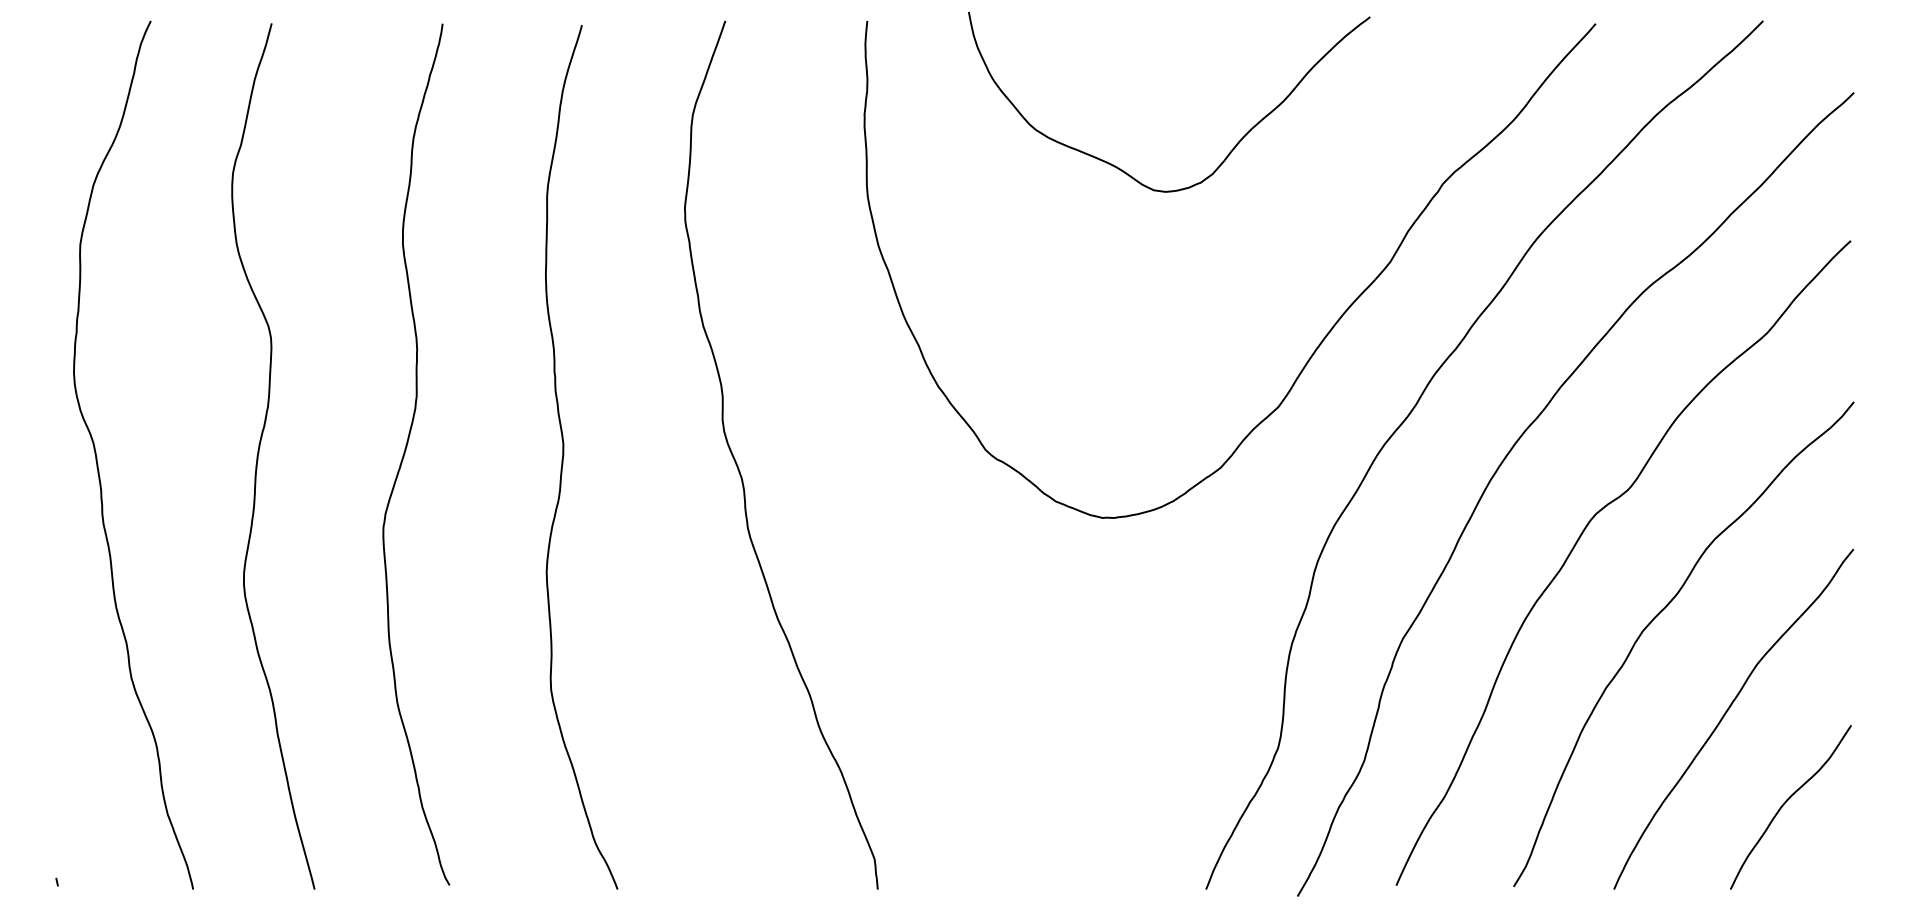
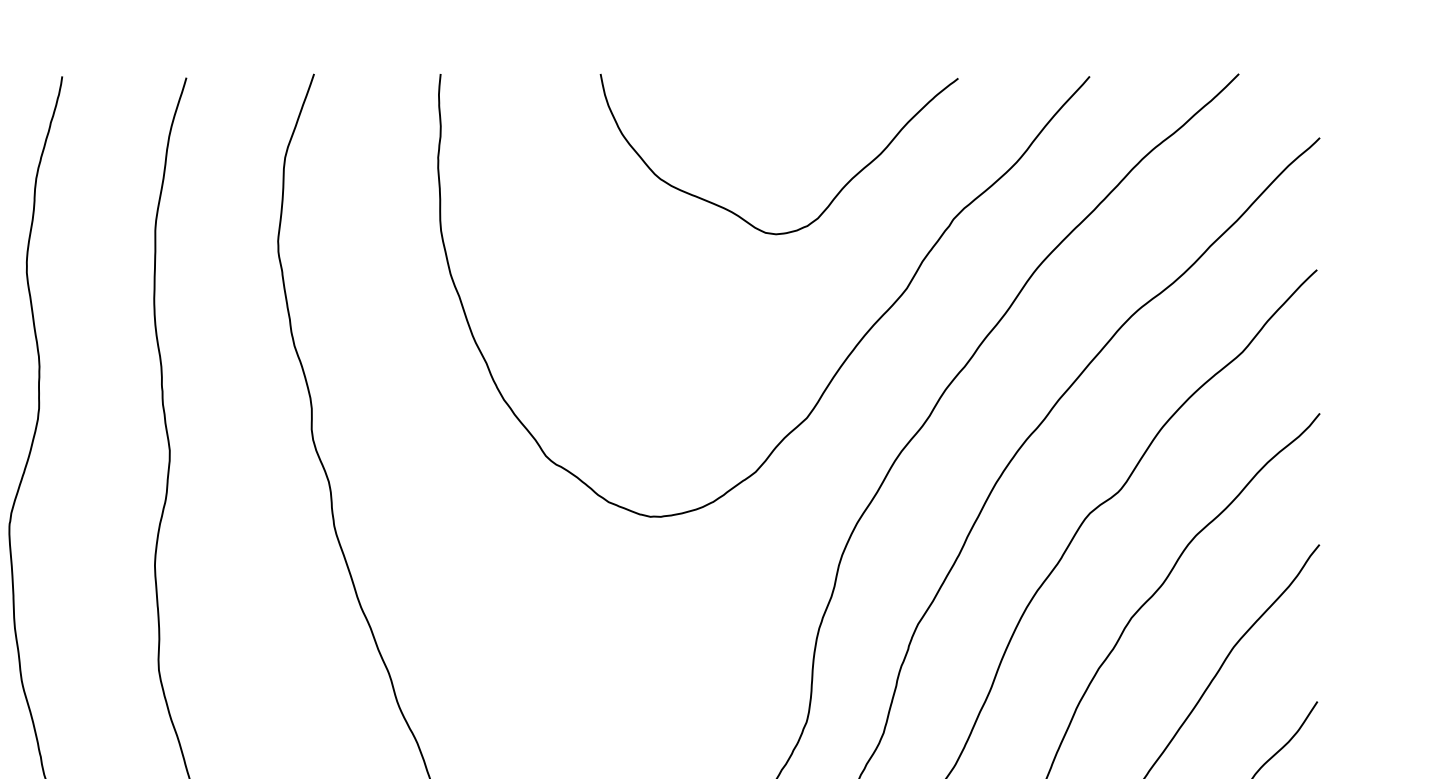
curve: (1231, 149) -> (834, 196), moved

